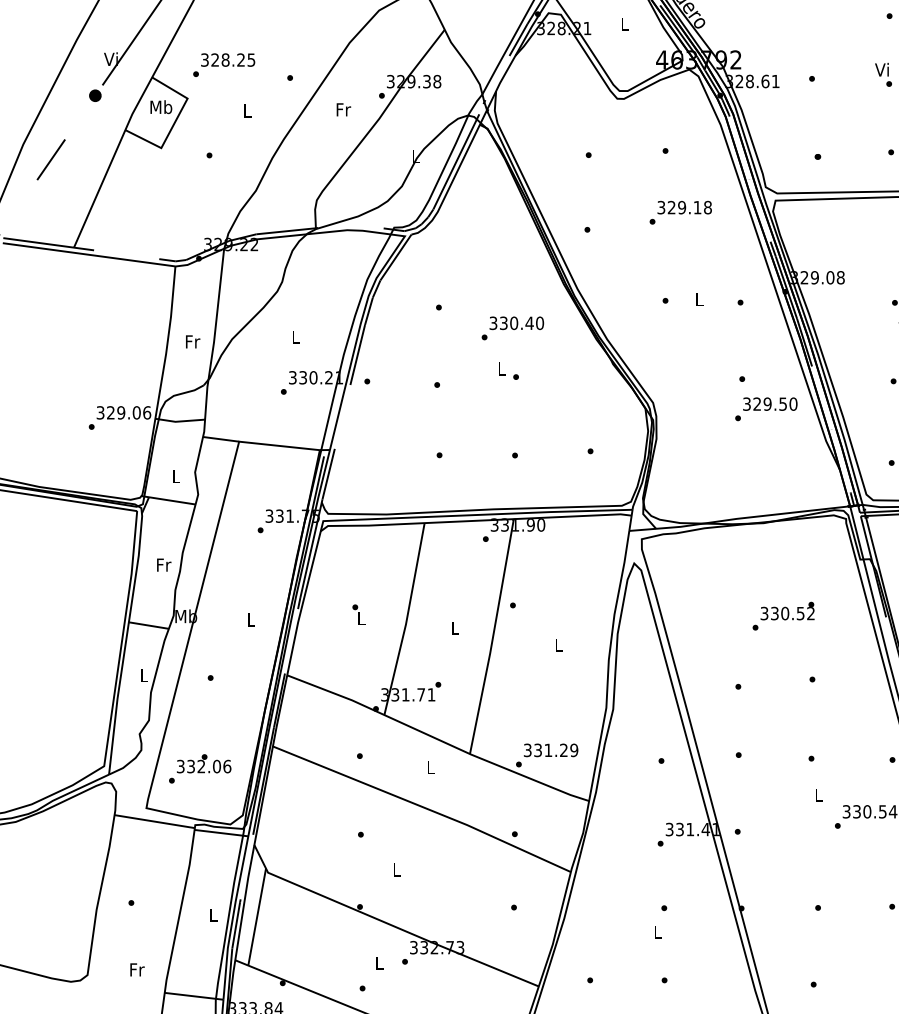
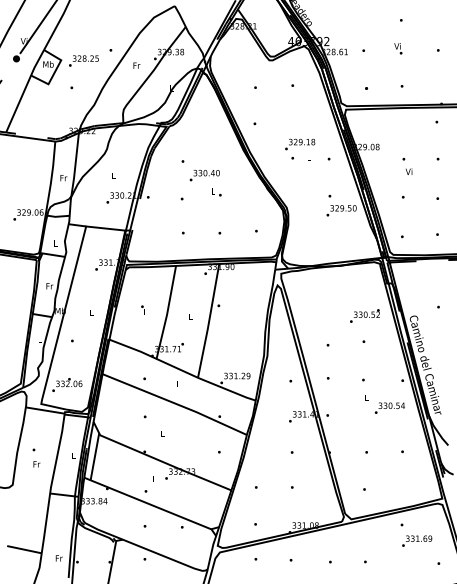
text: (223, 63) -> (83, 60), moved
text: (681, 212) -> (300, 144), moved
text: (512, 328) -> (204, 175), moved
text: (782, 615) -> (364, 315), moved
text: (136, 970) -> (36, 464), moved

